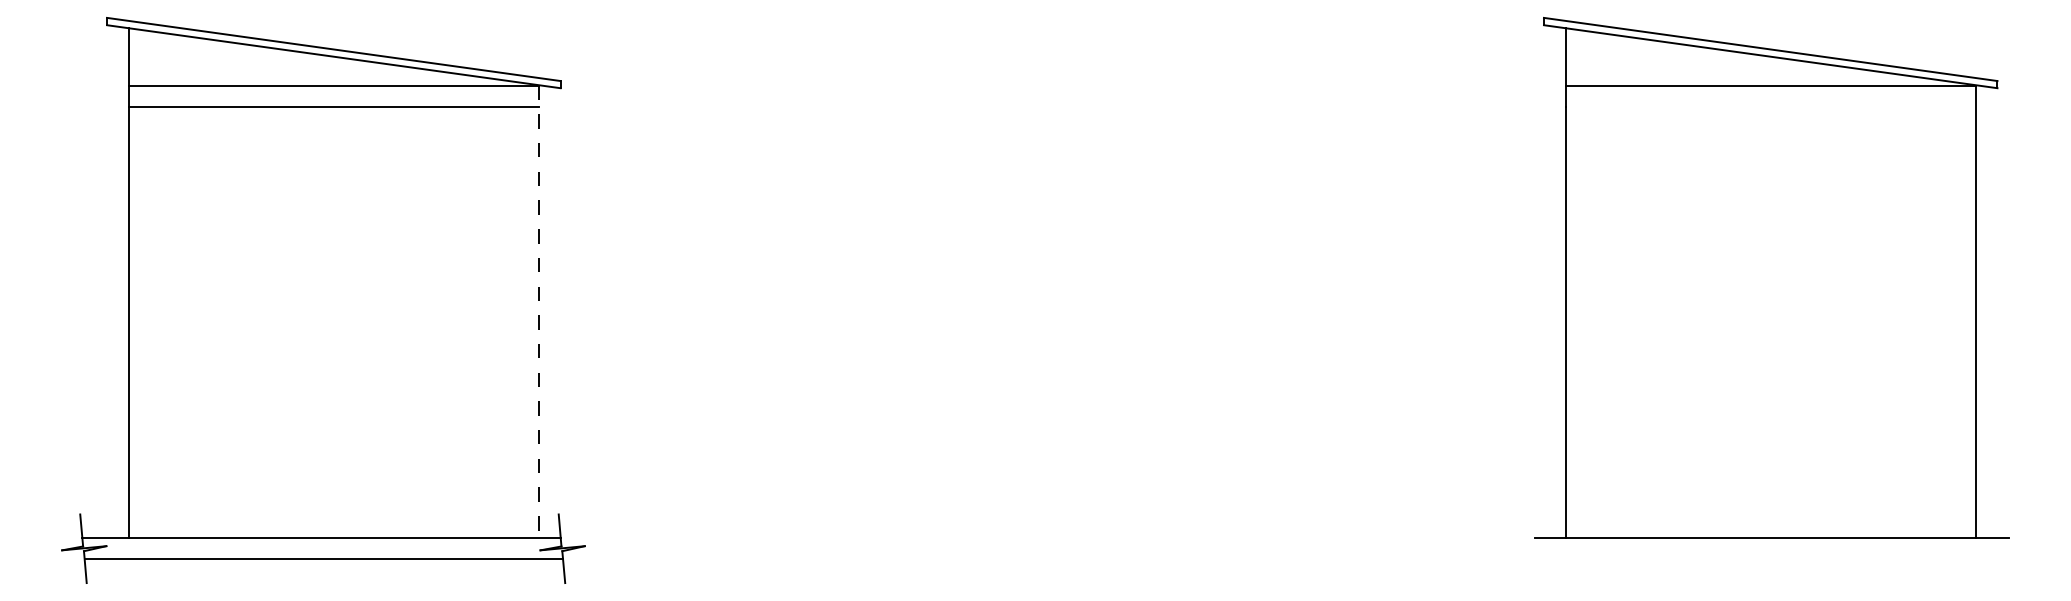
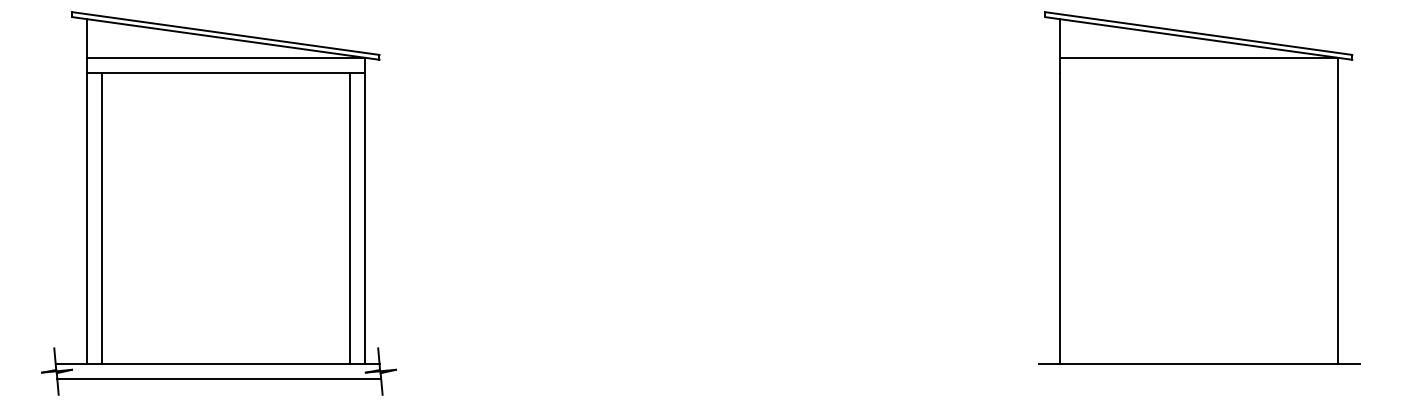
line: (538, 312) -> (364, 211), dashed -> solid
line: (149, 322) -> (101, 218), added
line: (517, 322) -> (350, 218), added

